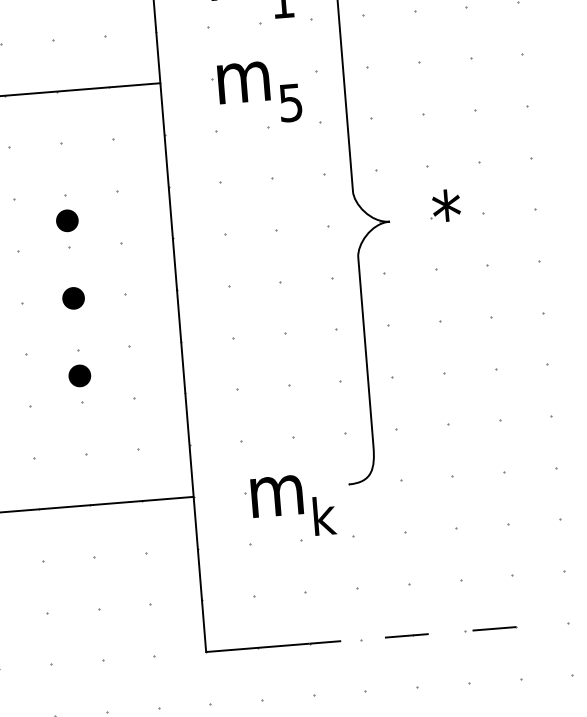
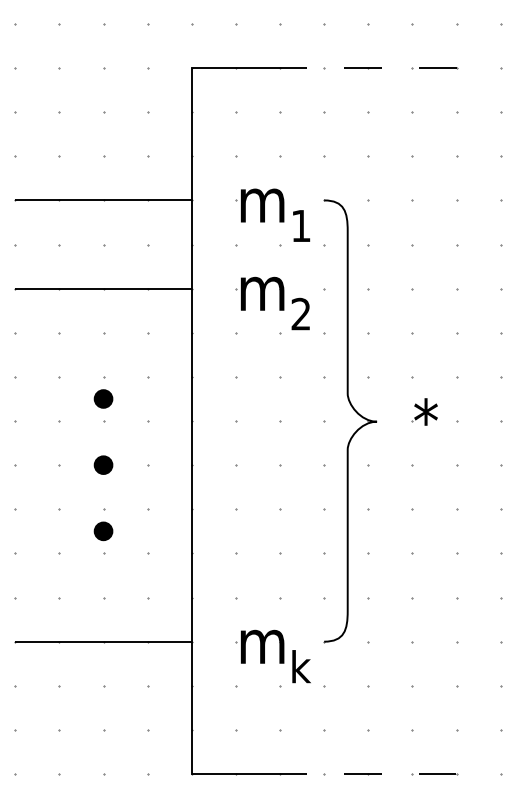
text: (290, 102) -> (300, 313), 5 -> 2

